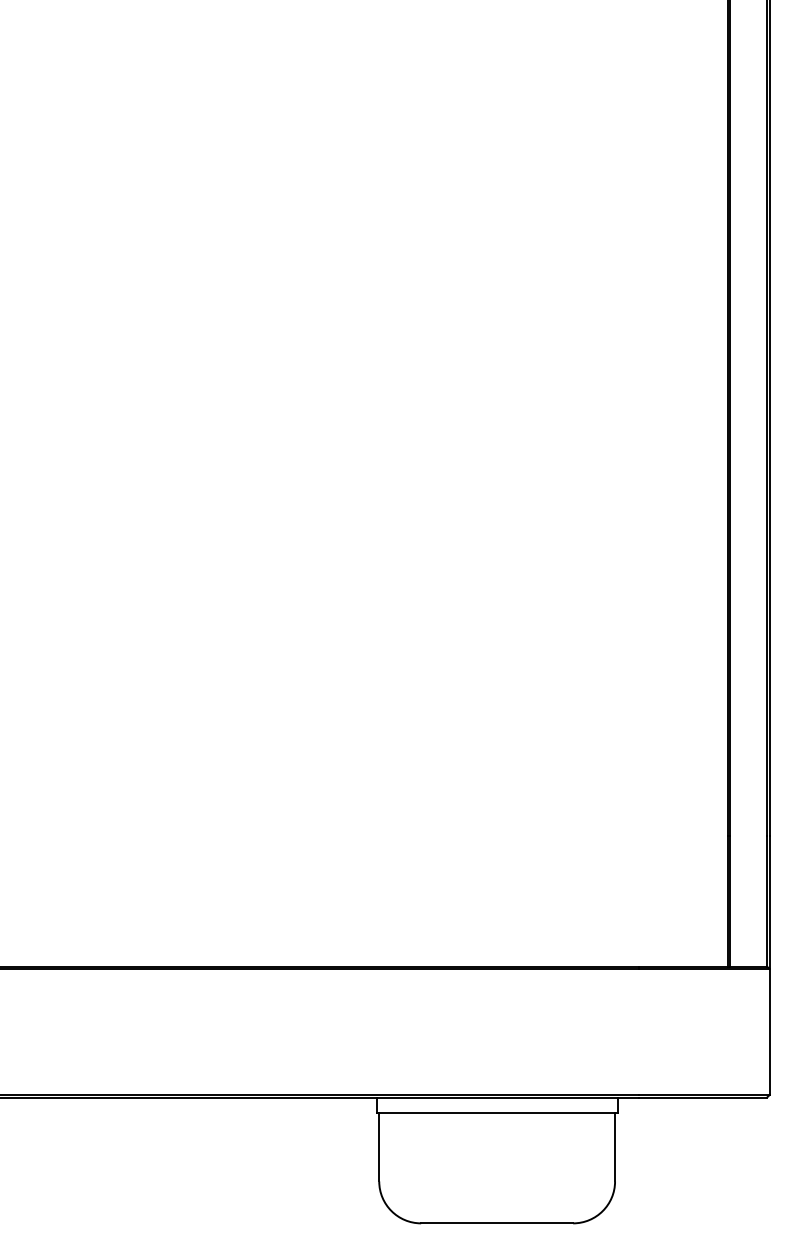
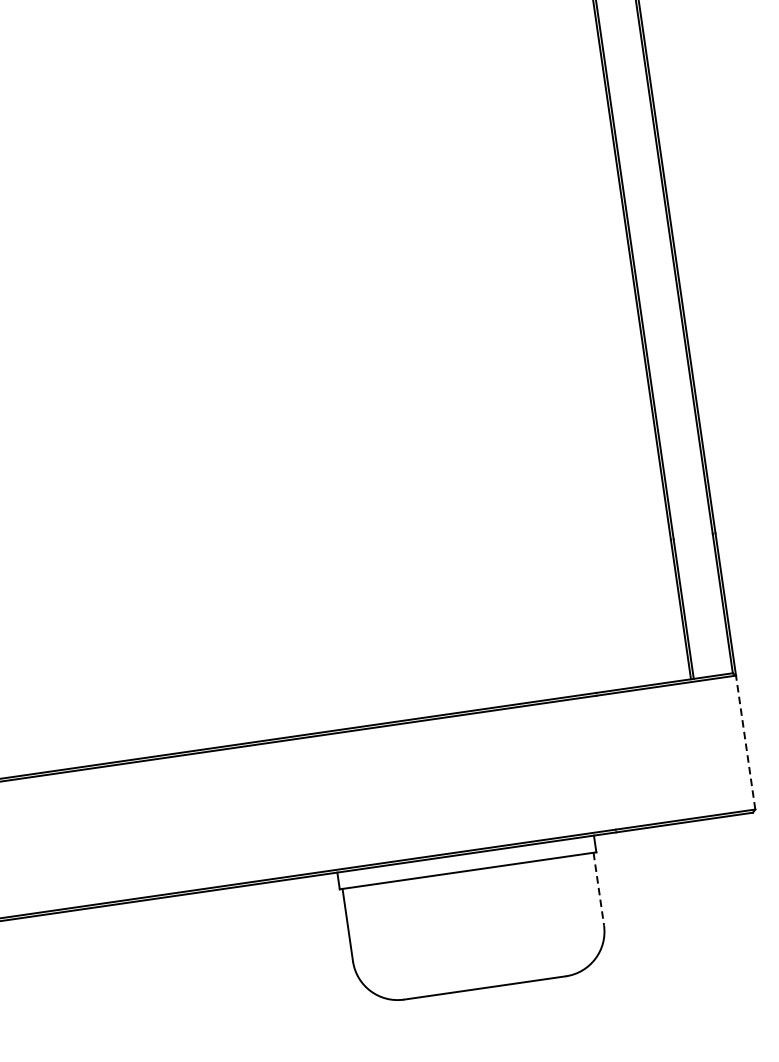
line: (769, 1032) -> (745, 743), solid -> dashed
line: (615, 1147) -> (599, 889), solid -> dashed

